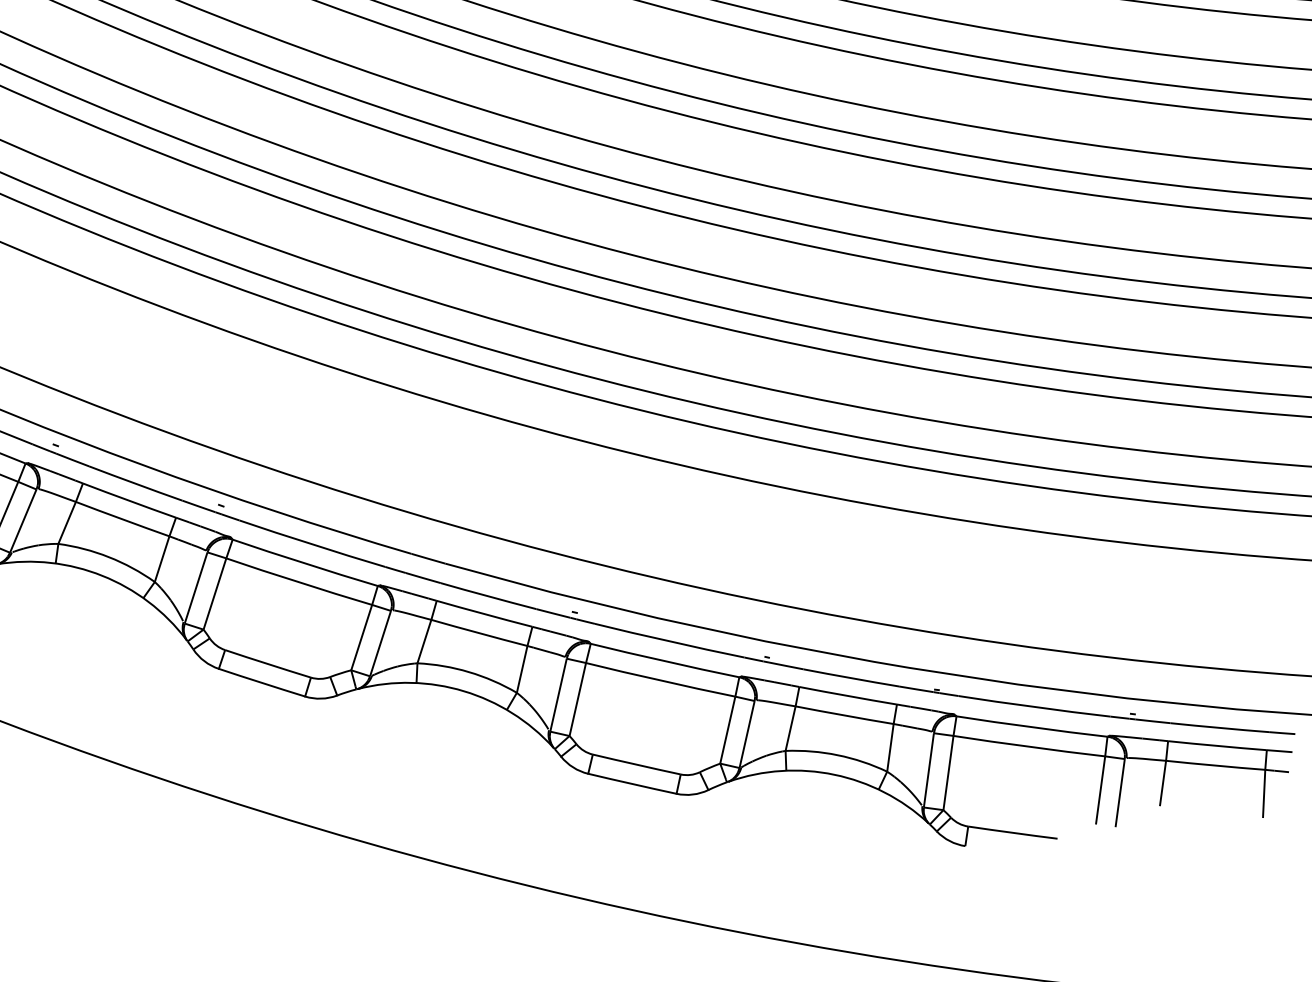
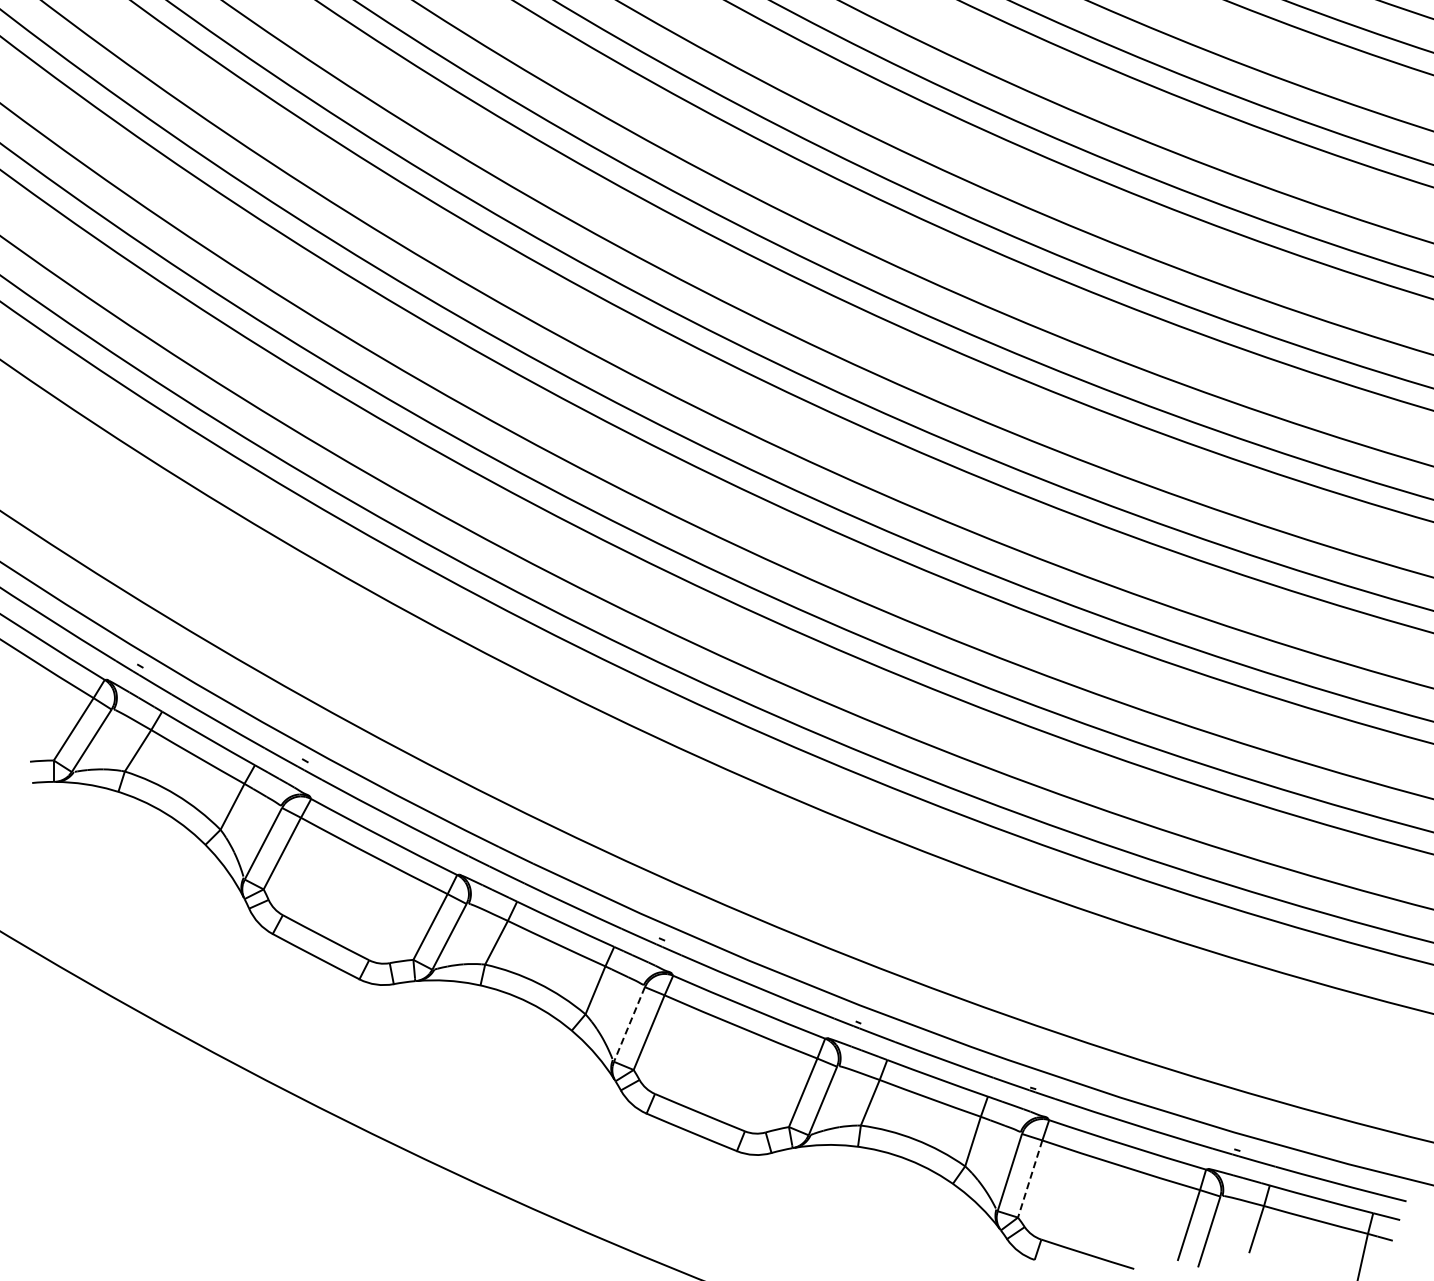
line: (558, 695) -> (629, 1024), solid -> dashed
line: (948, 773) -> (1030, 1179), solid -> dashed

